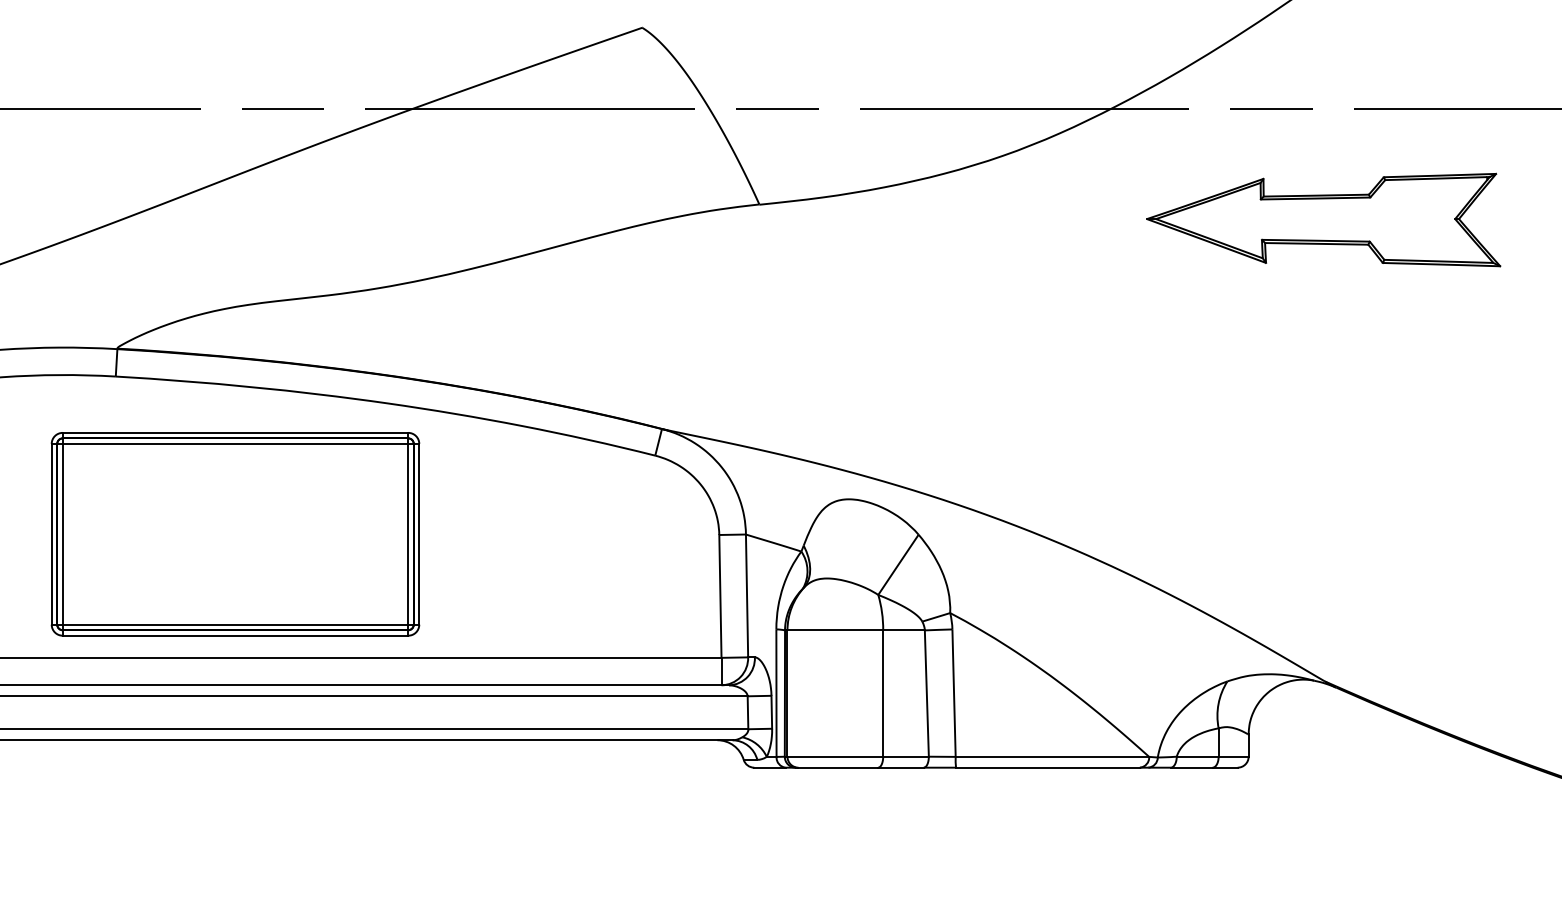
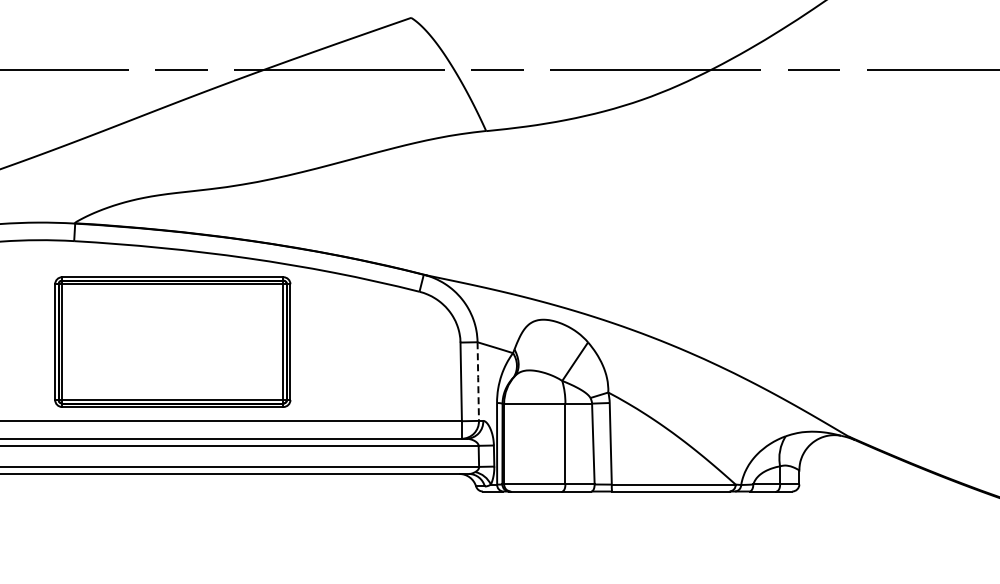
part: (1323, 219) -> (847, 140), removed
part: (235, 533) -> (172, 341), moved
line: (747, 595) -> (478, 381), solid -> dashed

